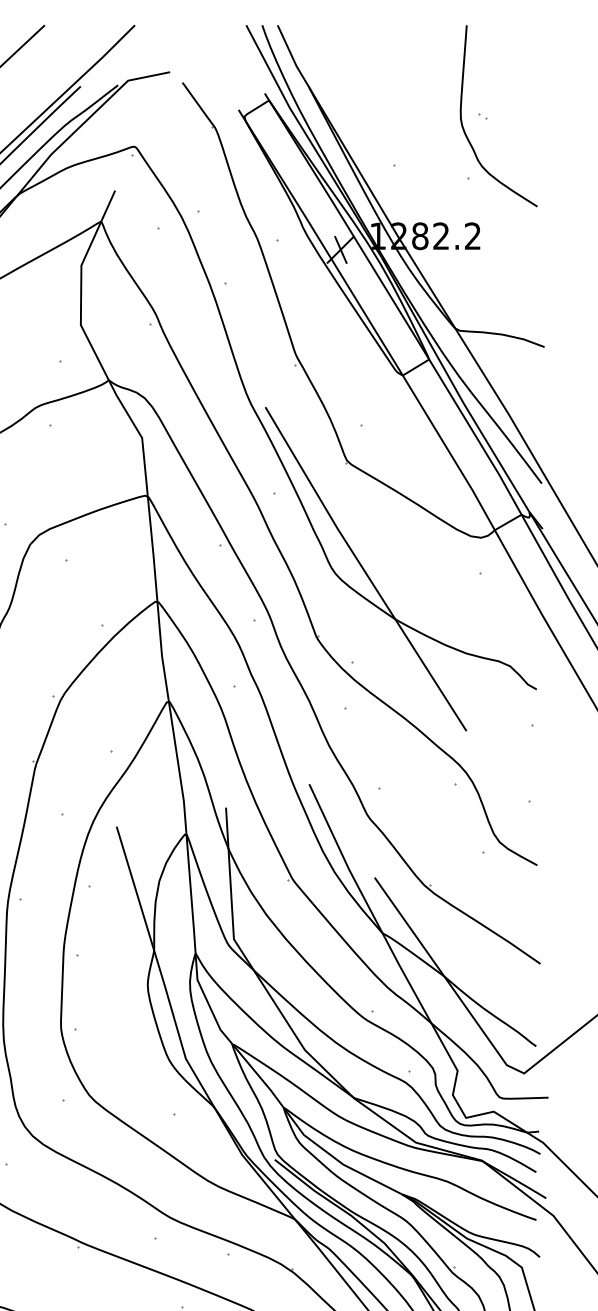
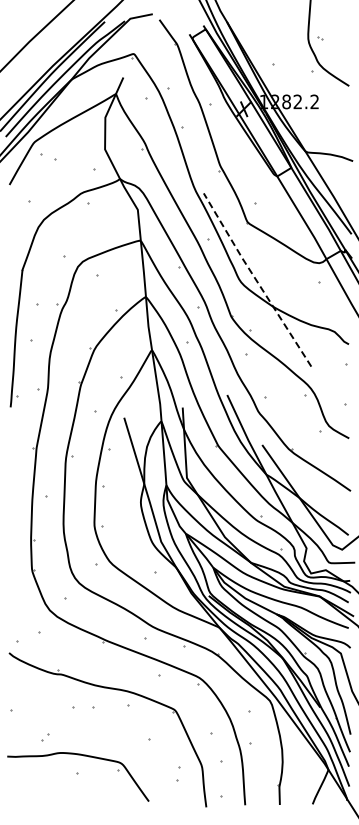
line: (363, 570) -> (256, 280), solid -> dashed

